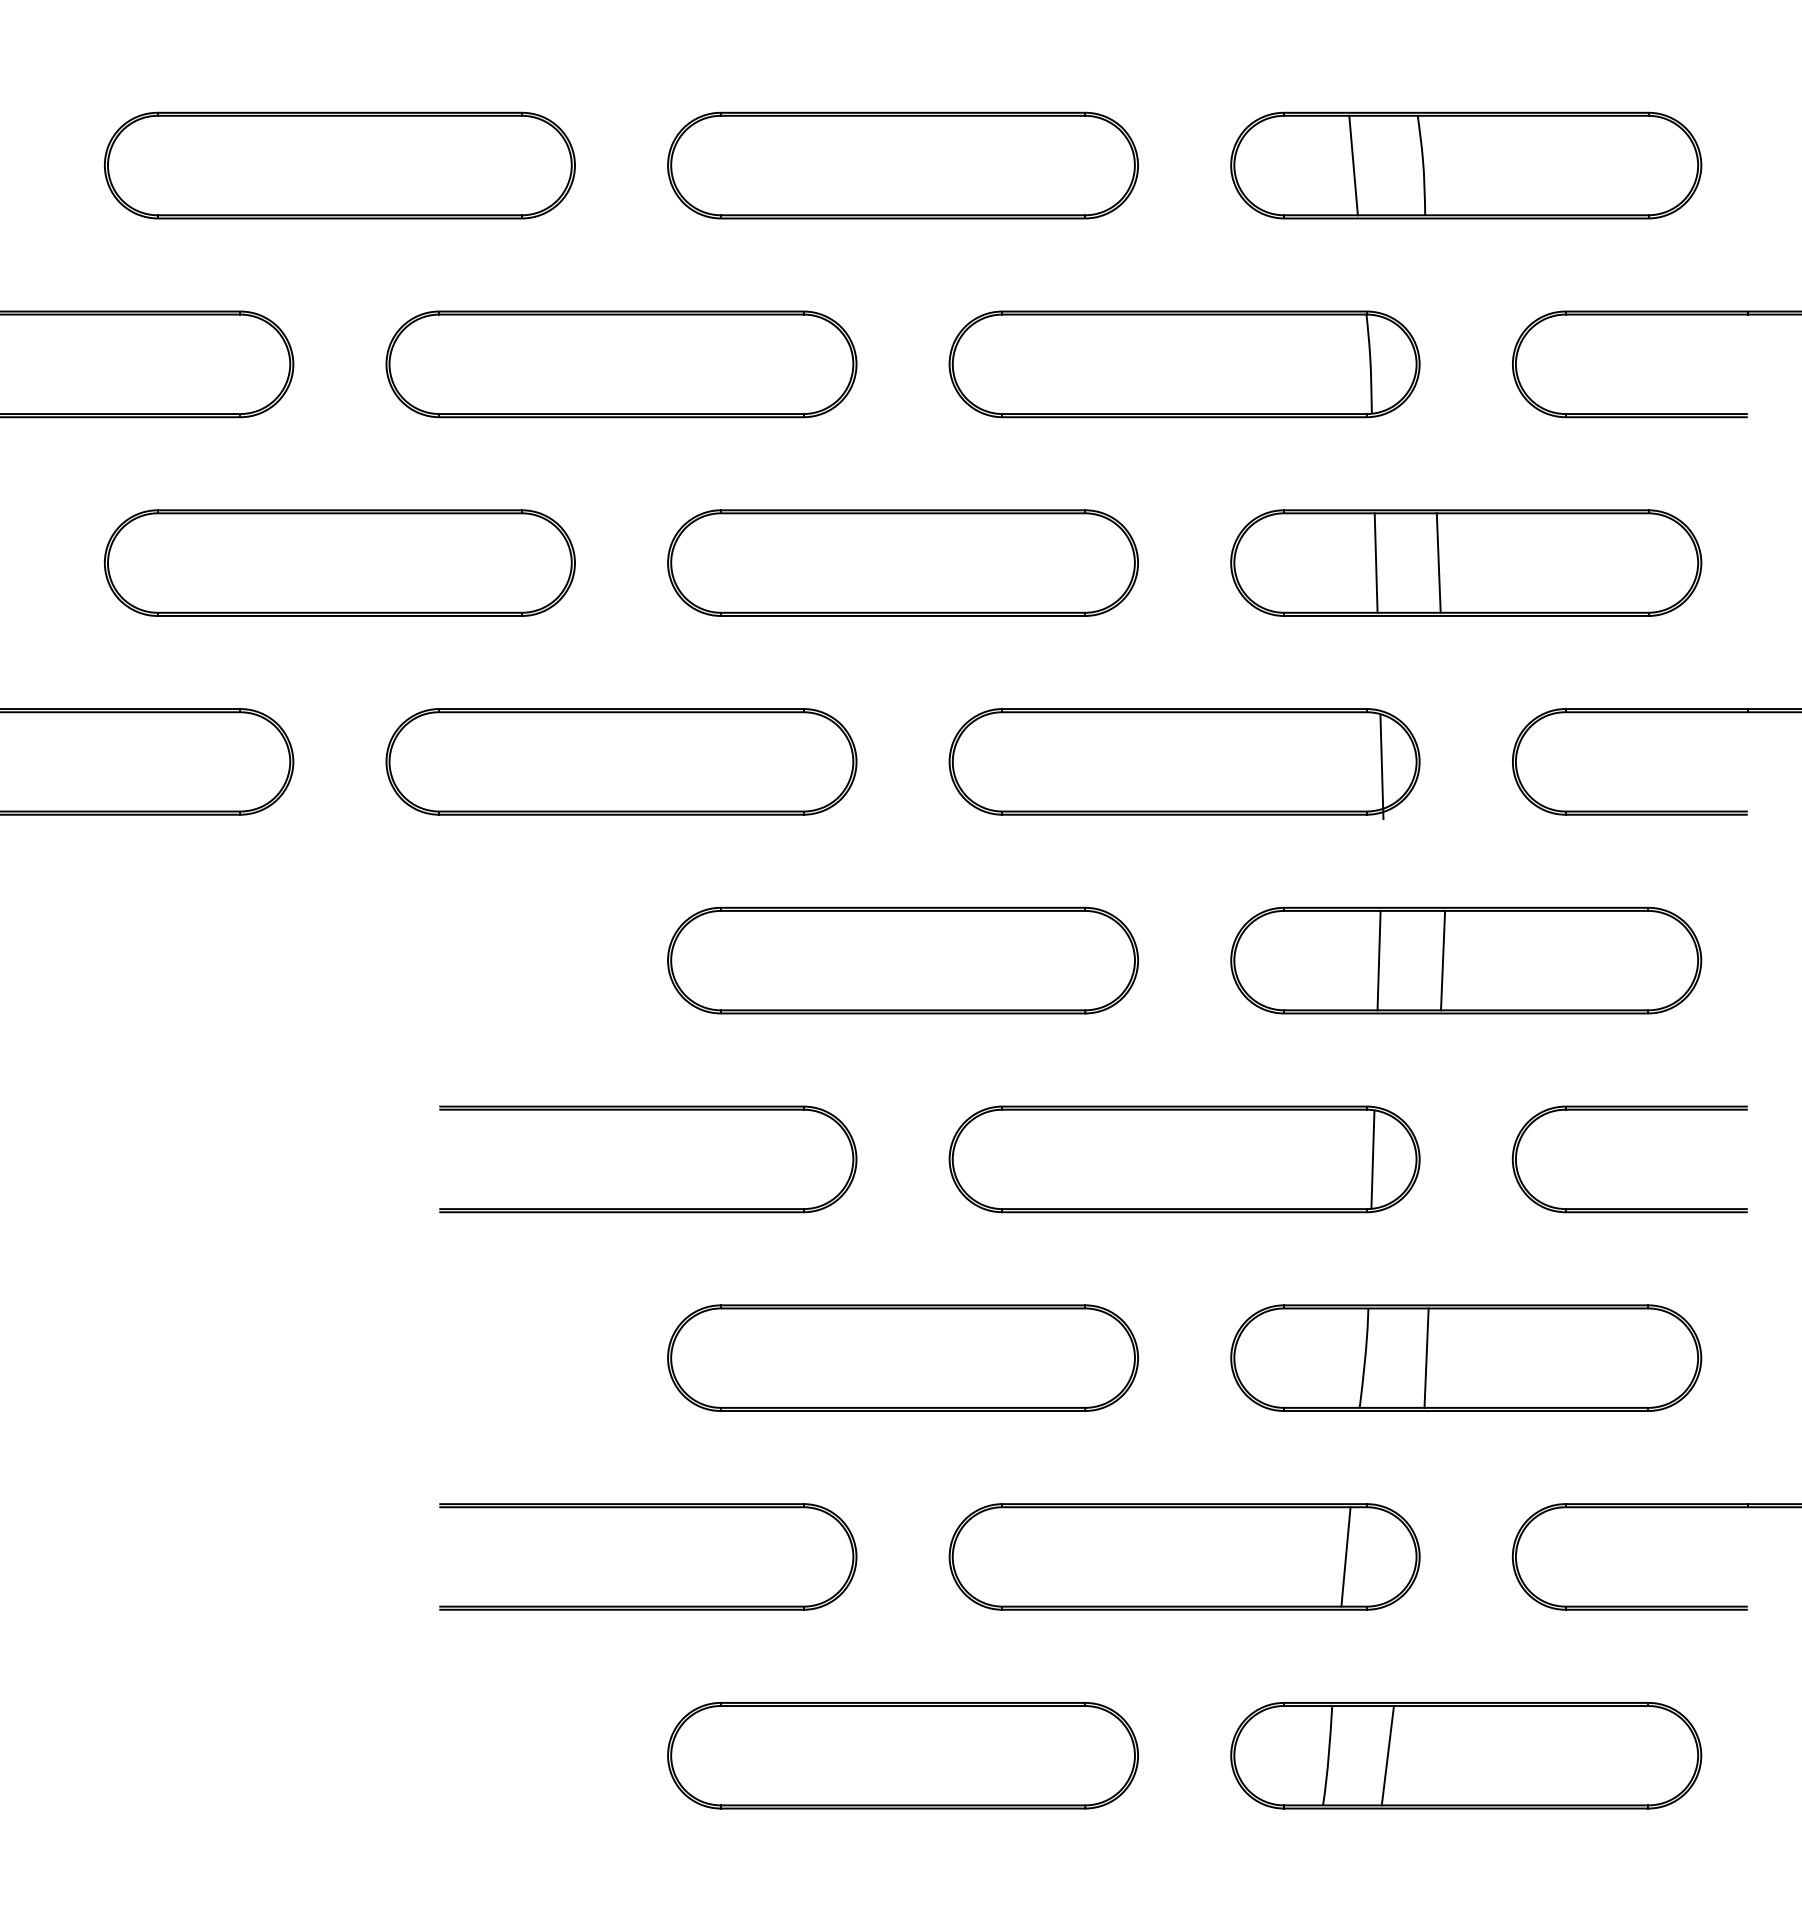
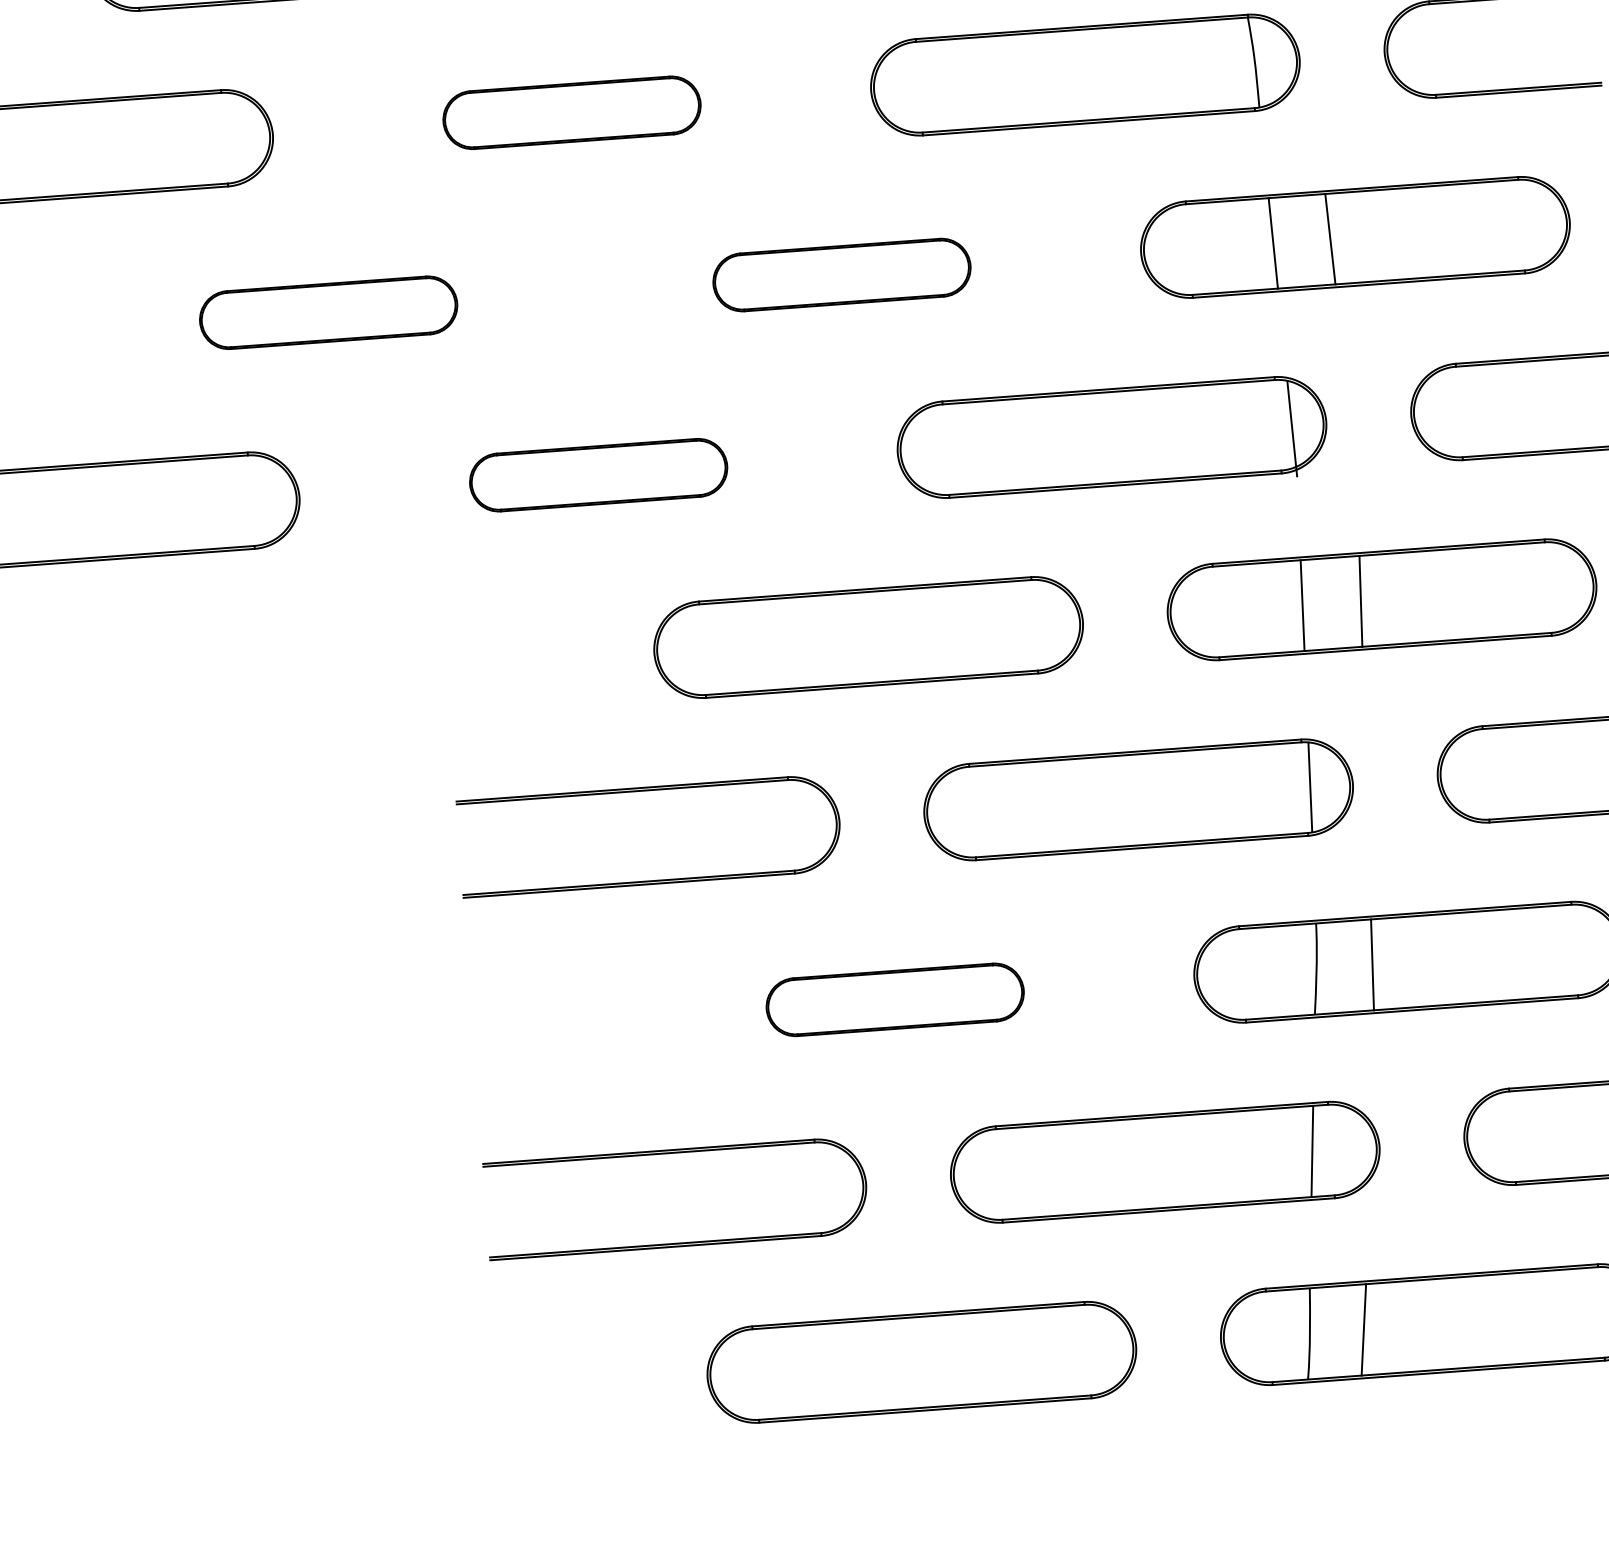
part: (621, 364) -> (572, 112), size x0.6
part: (339, 562) -> (328, 312), size x0.6
part: (902, 562) -> (841, 274), size x0.6
part: (621, 761) -> (598, 474), size x0.6
part: (902, 1357) -> (894, 999), size x0.6

